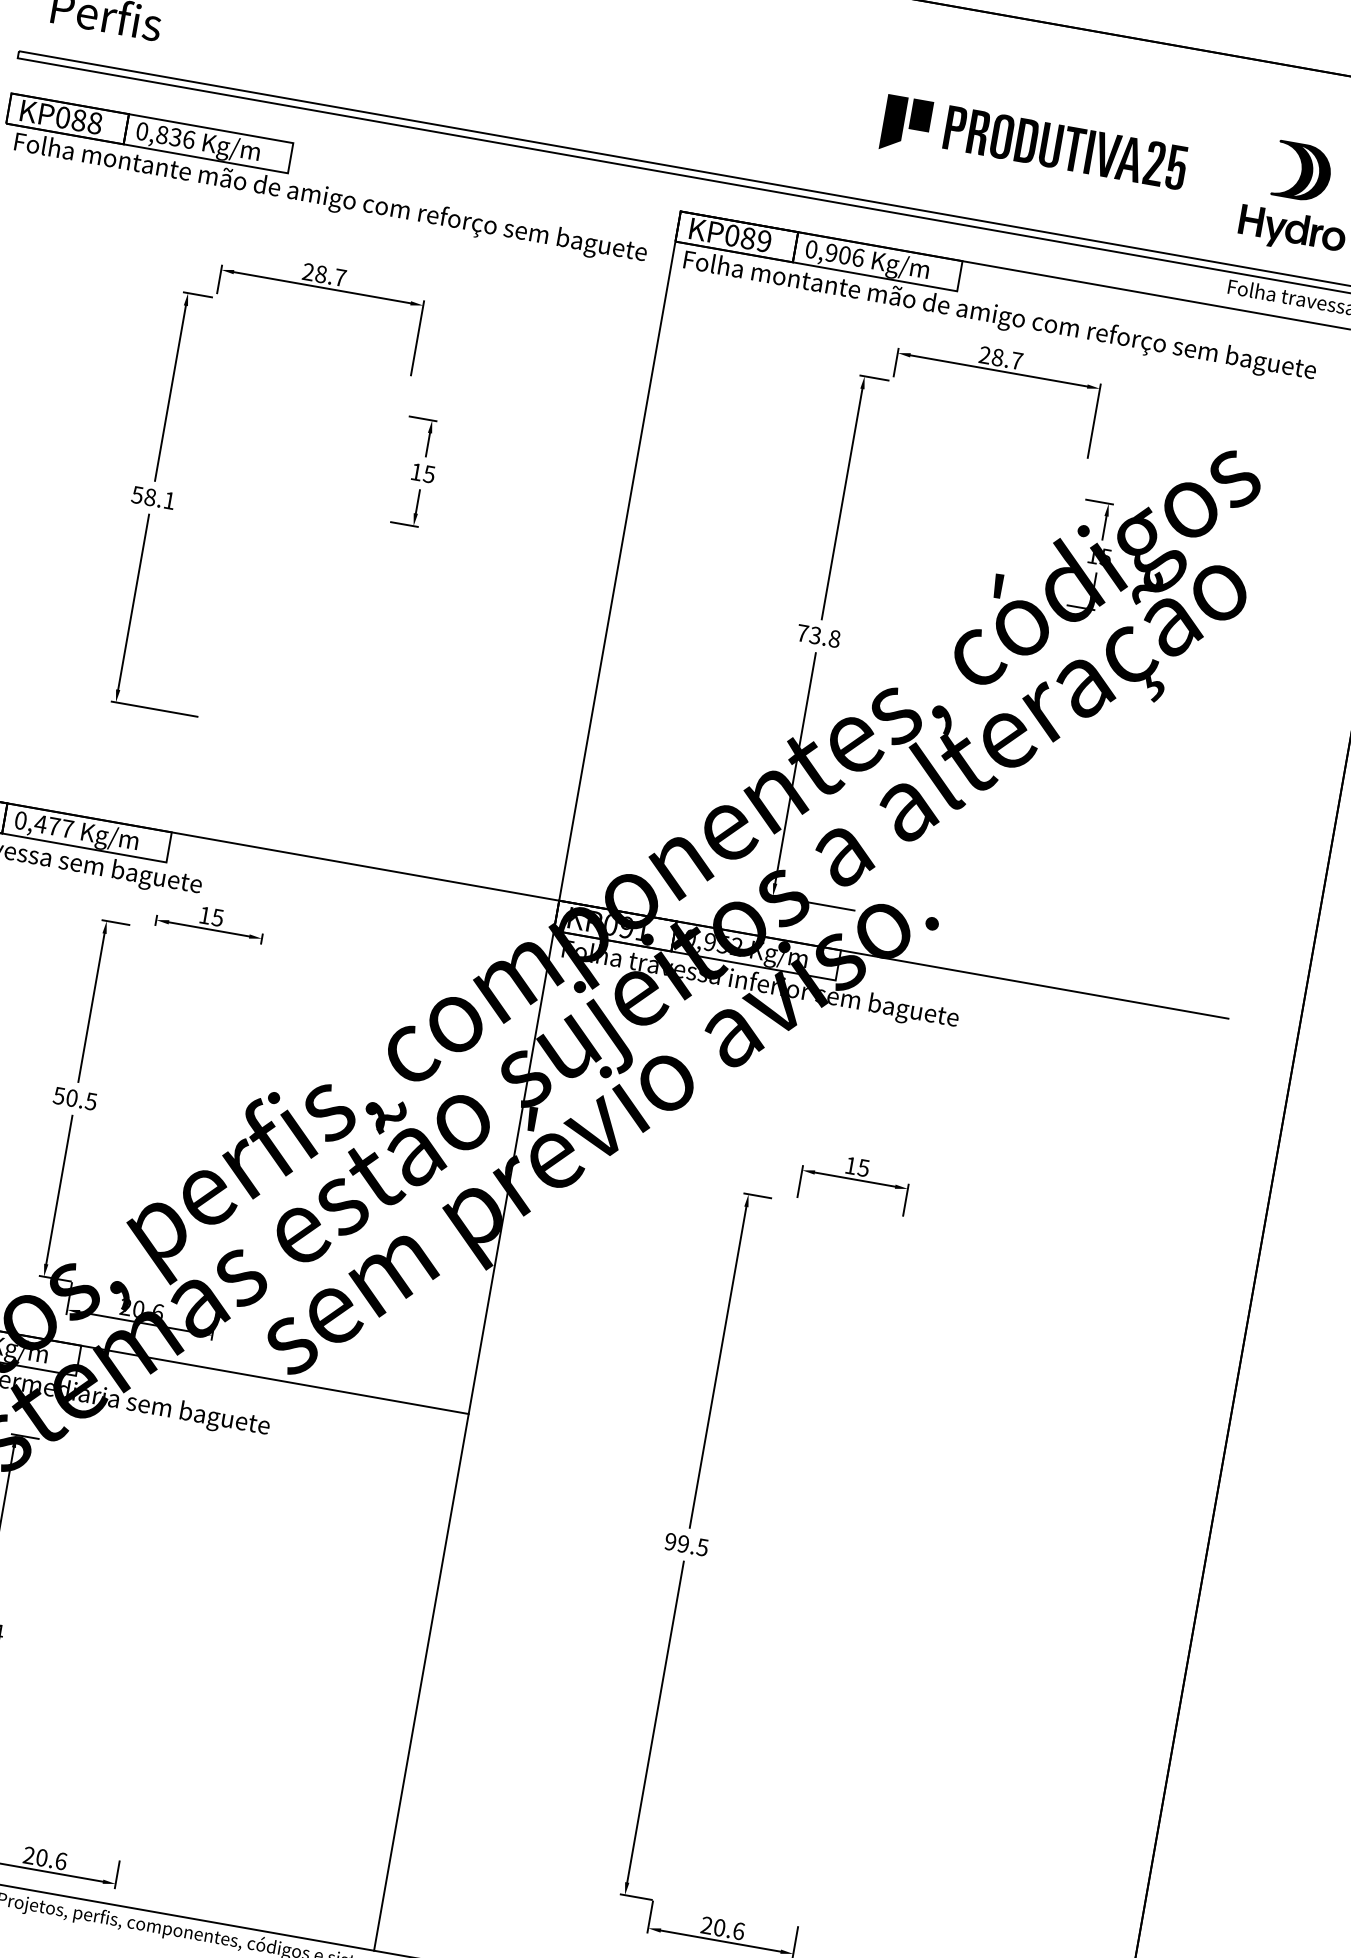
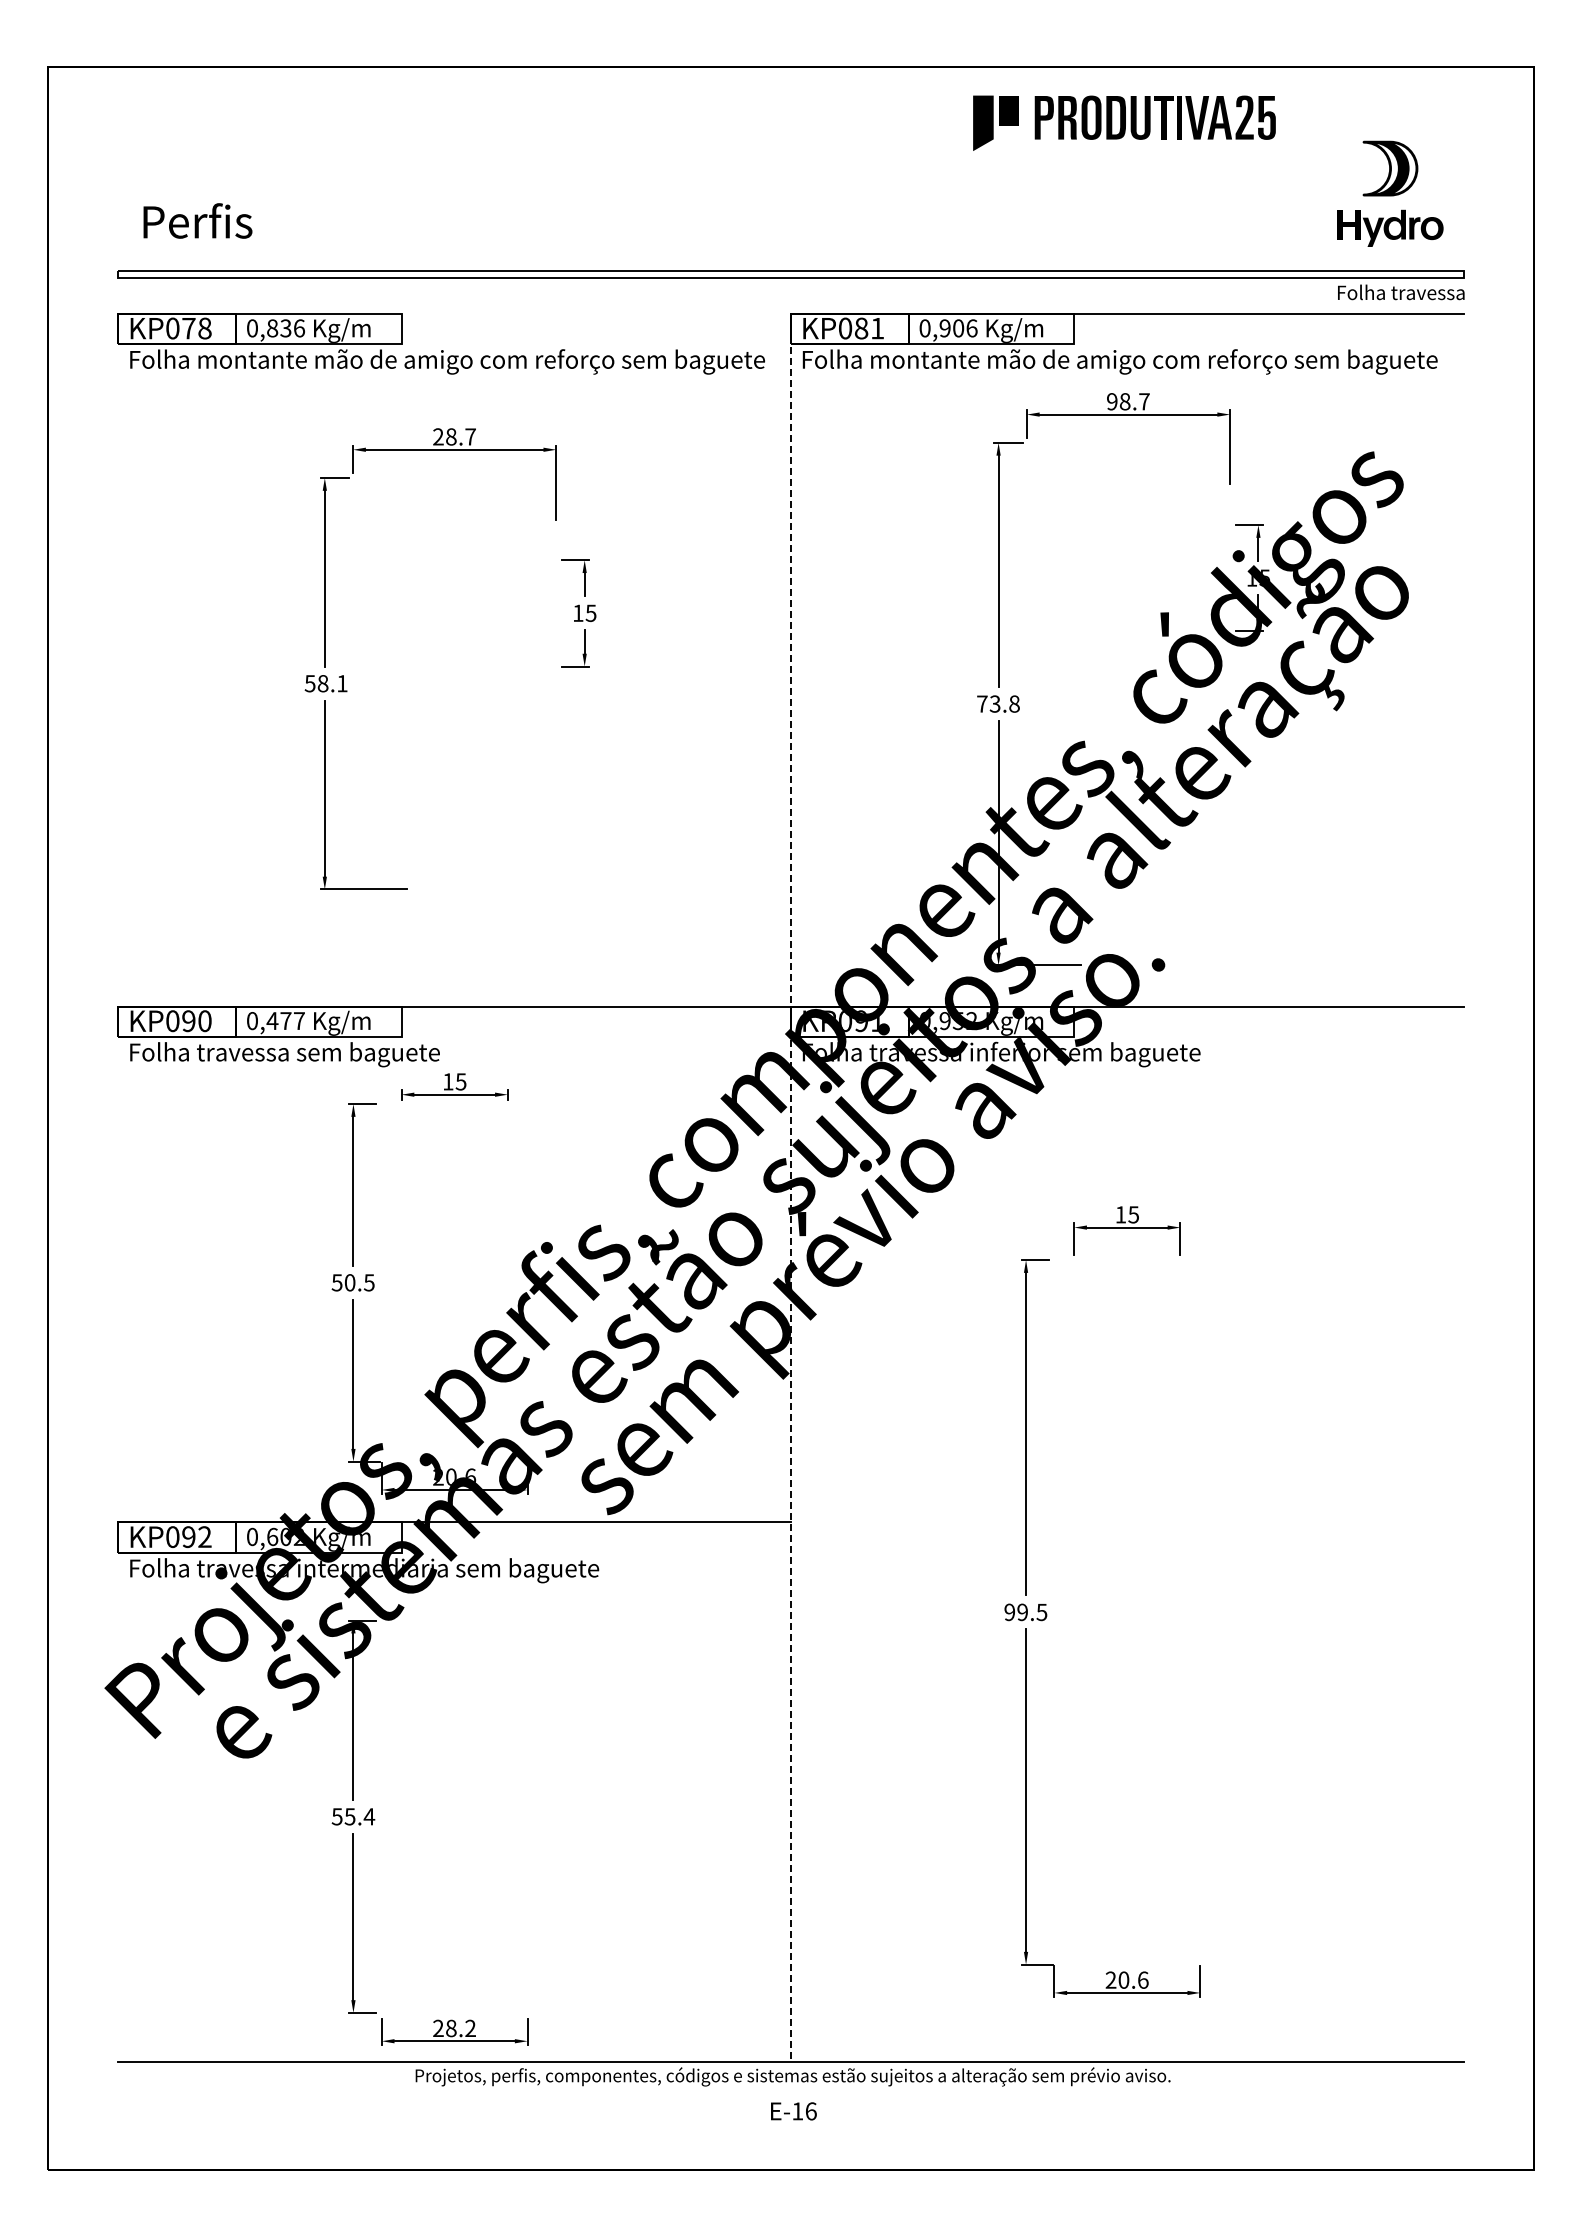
text: (78, 120) -> (188, 328), KP088 -> KP078
part: (1034, 147) -> (1124, 122), moved
text: (764, 241) -> (877, 328), KP089 -> KP081
text: (985, 355) -> (1112, 401), 28.7 -> 98.7
line: (526, 1081) -> (790, 1188), solid -> dashed
text: (52, 1859) -> (461, 2028), 20.6 -> 28.2

